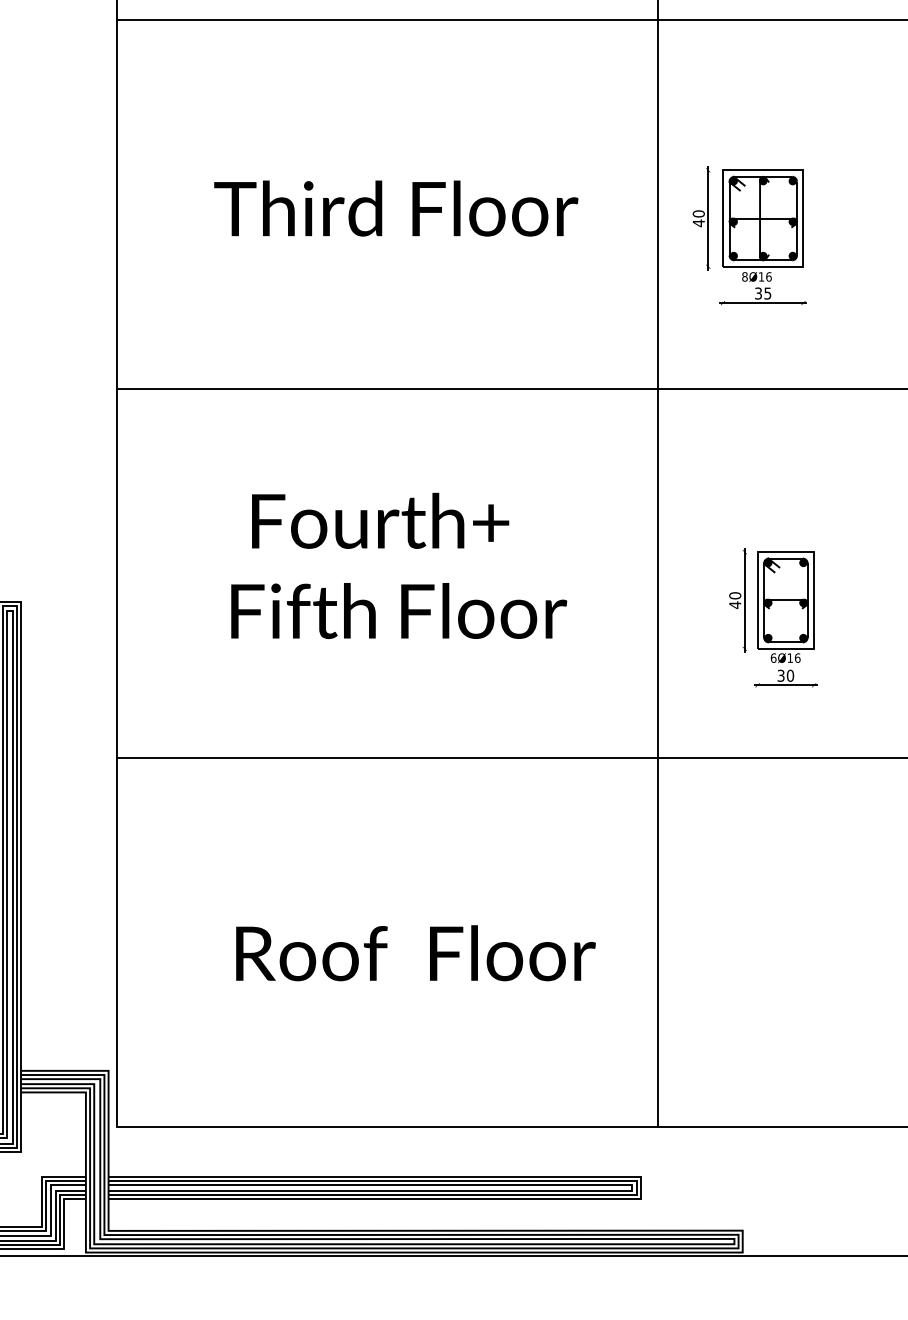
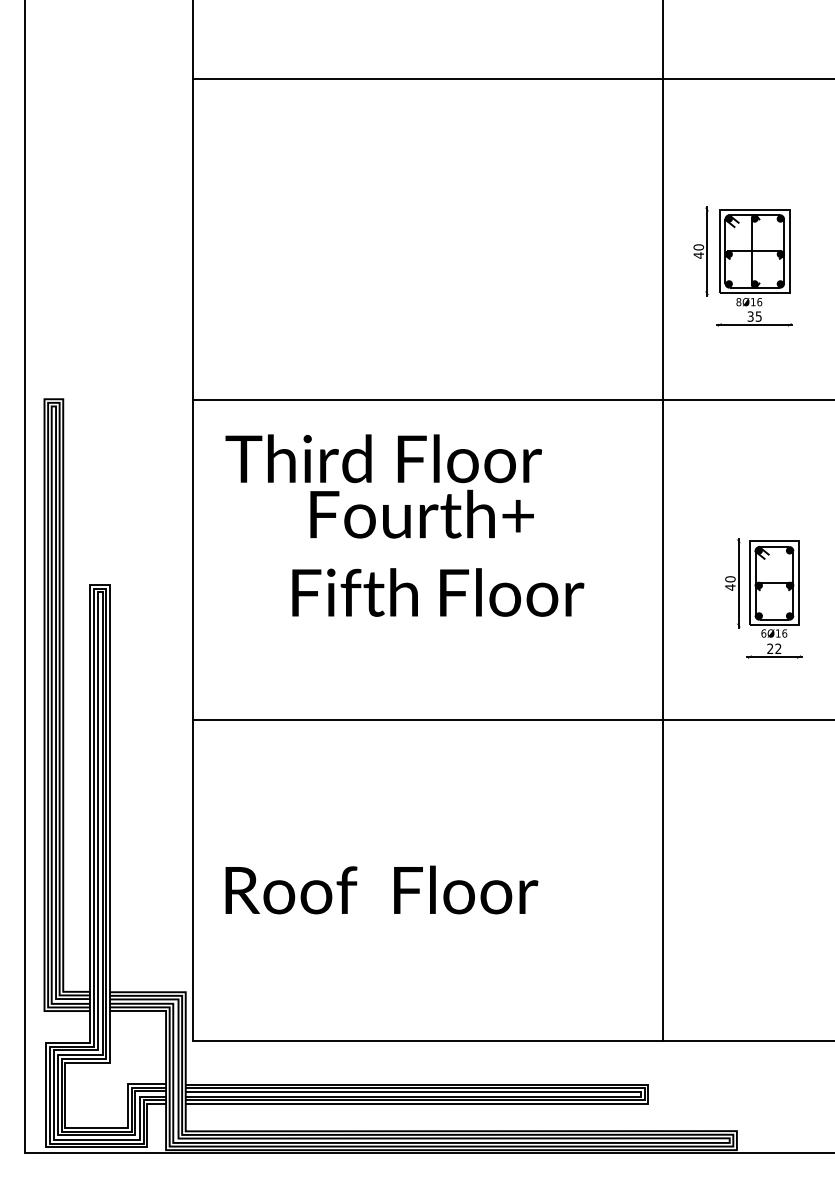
text: (395, 208) -> (383, 458), moved
text: (785, 675) -> (774, 648), 30 -> 22
text: (415, 952) -> (381, 889), moved

